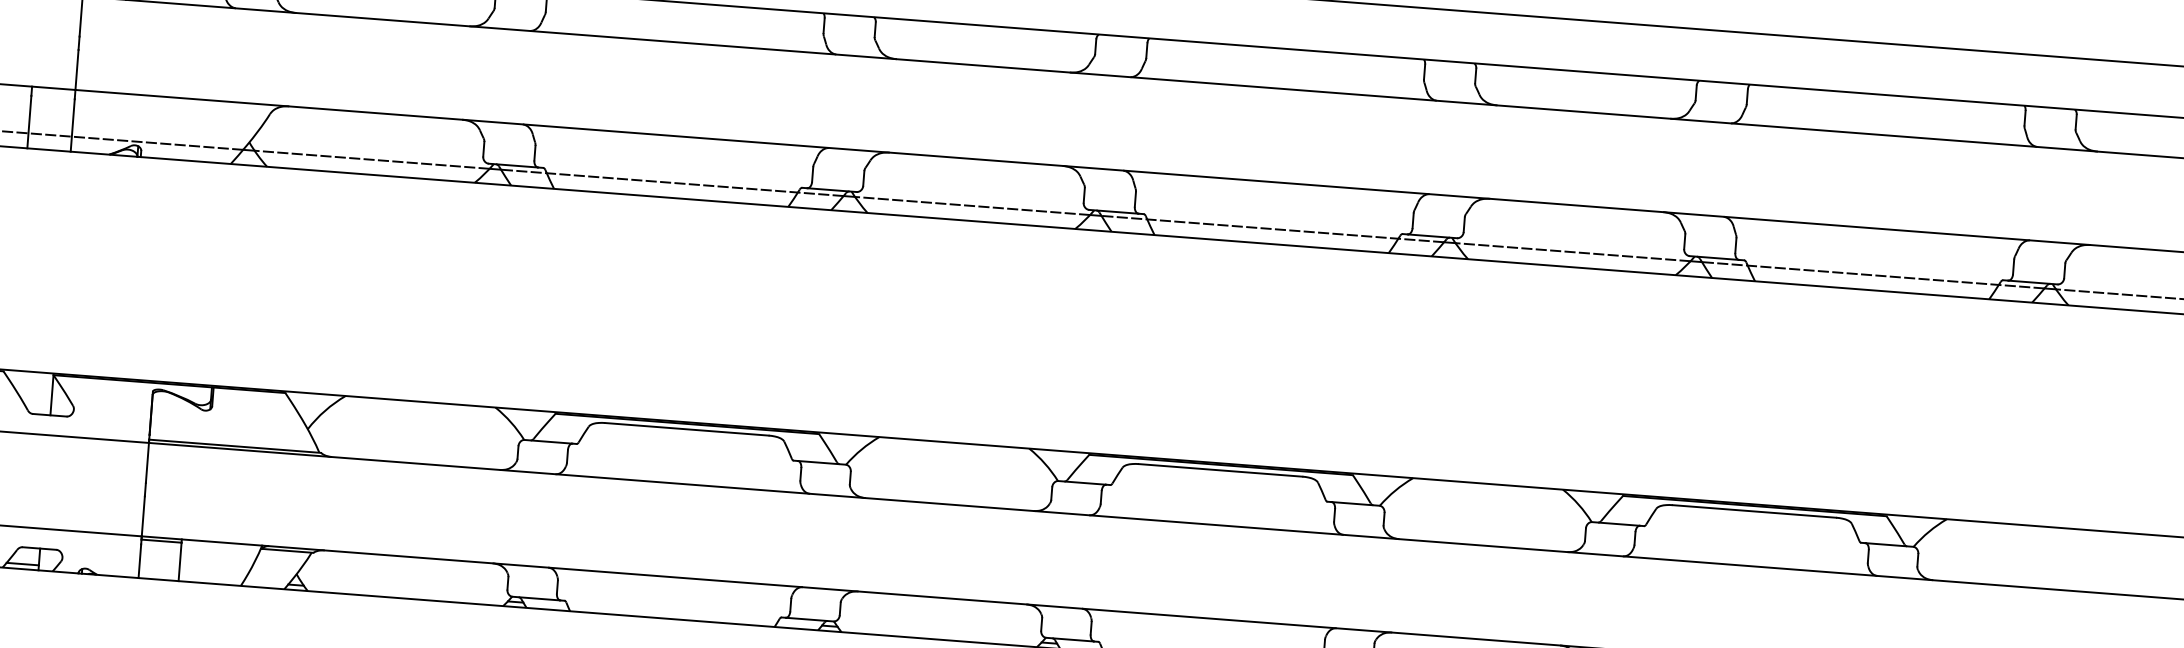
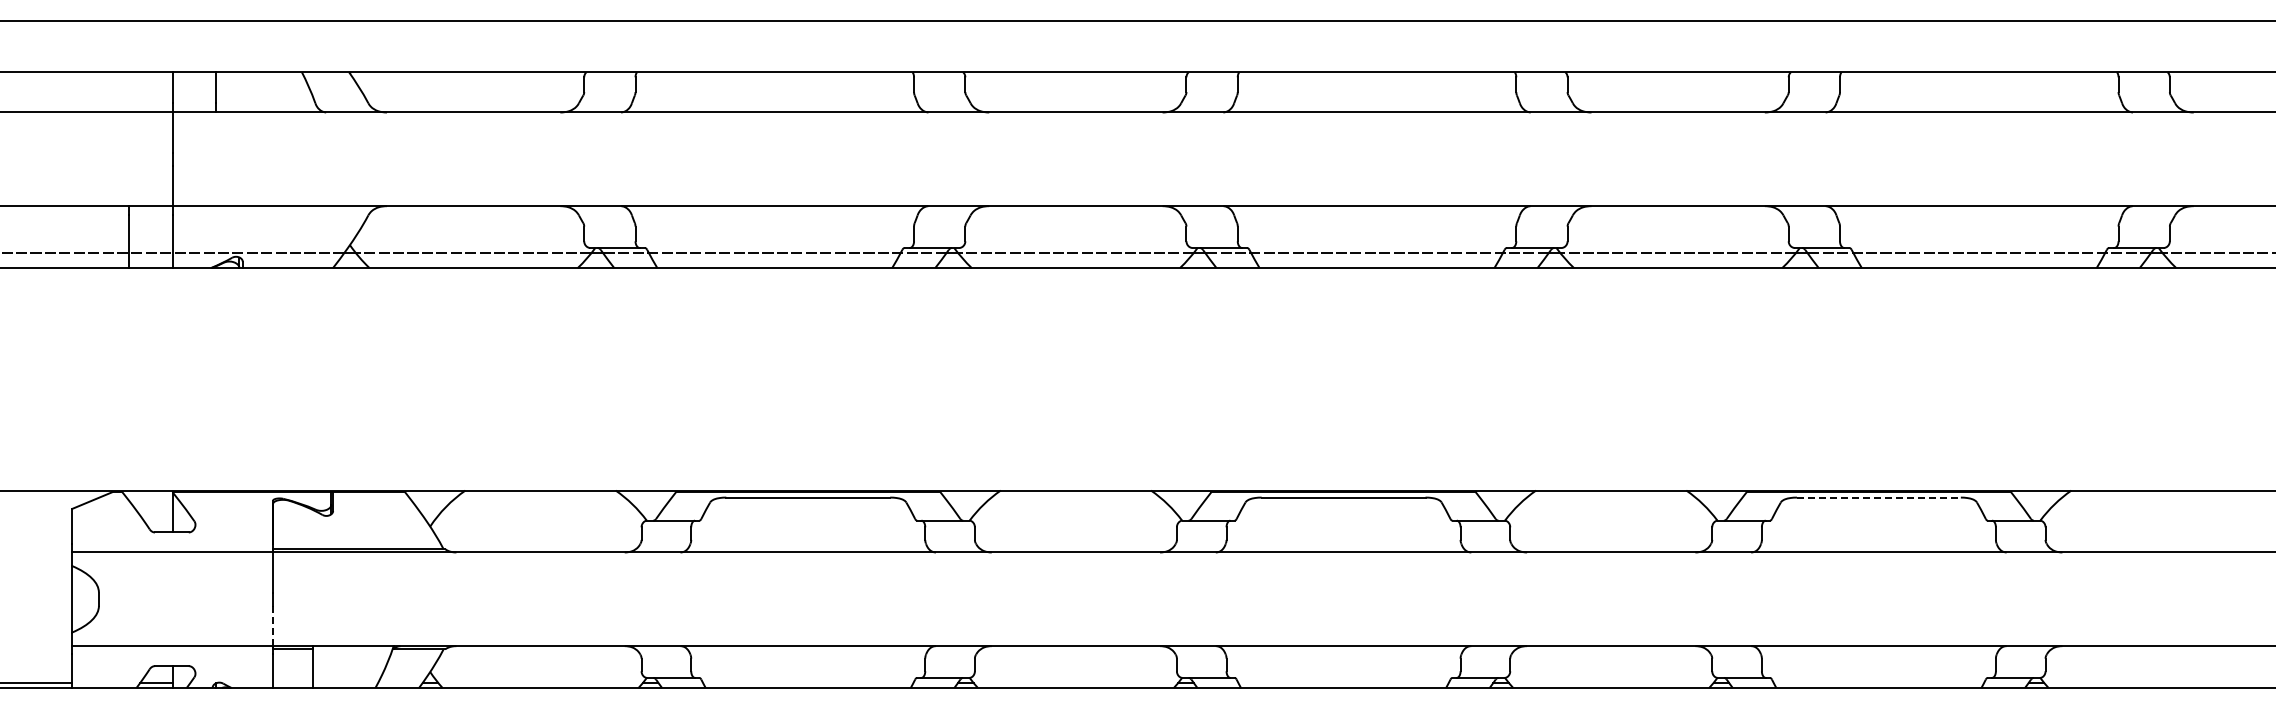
line: (1754, 511) -> (1878, 497), solid -> dashed
line: (142, 515) -> (272, 625), solid -> dashed

